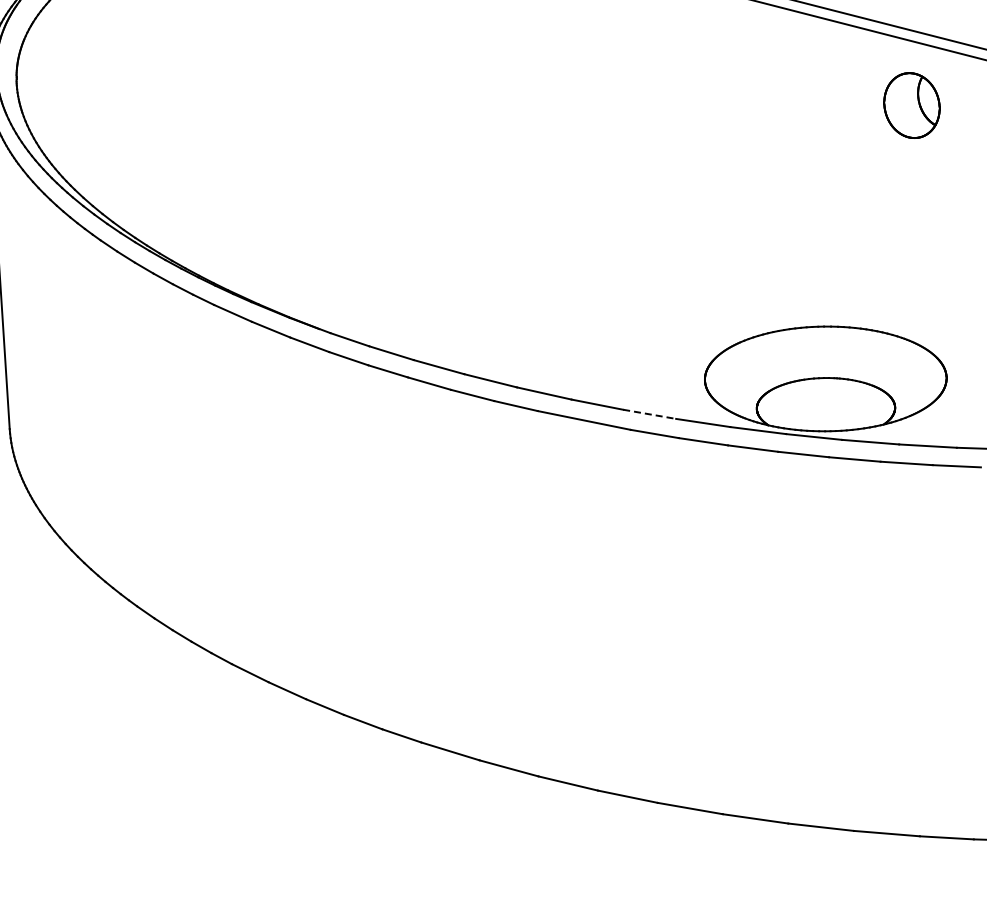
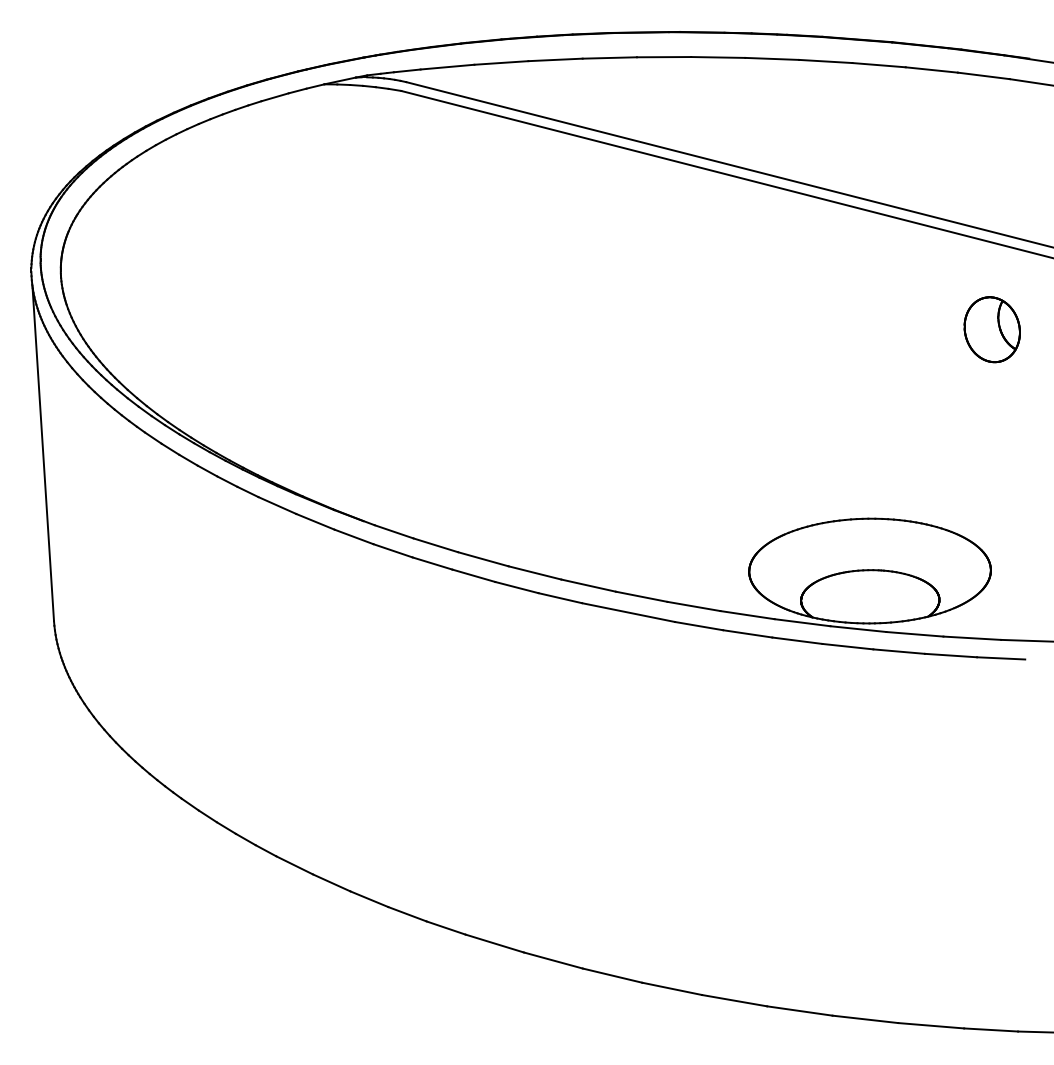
part: (911, 105) -> (991, 329), moved
line: (649, 414) -> (693, 606), dashed -> solid

